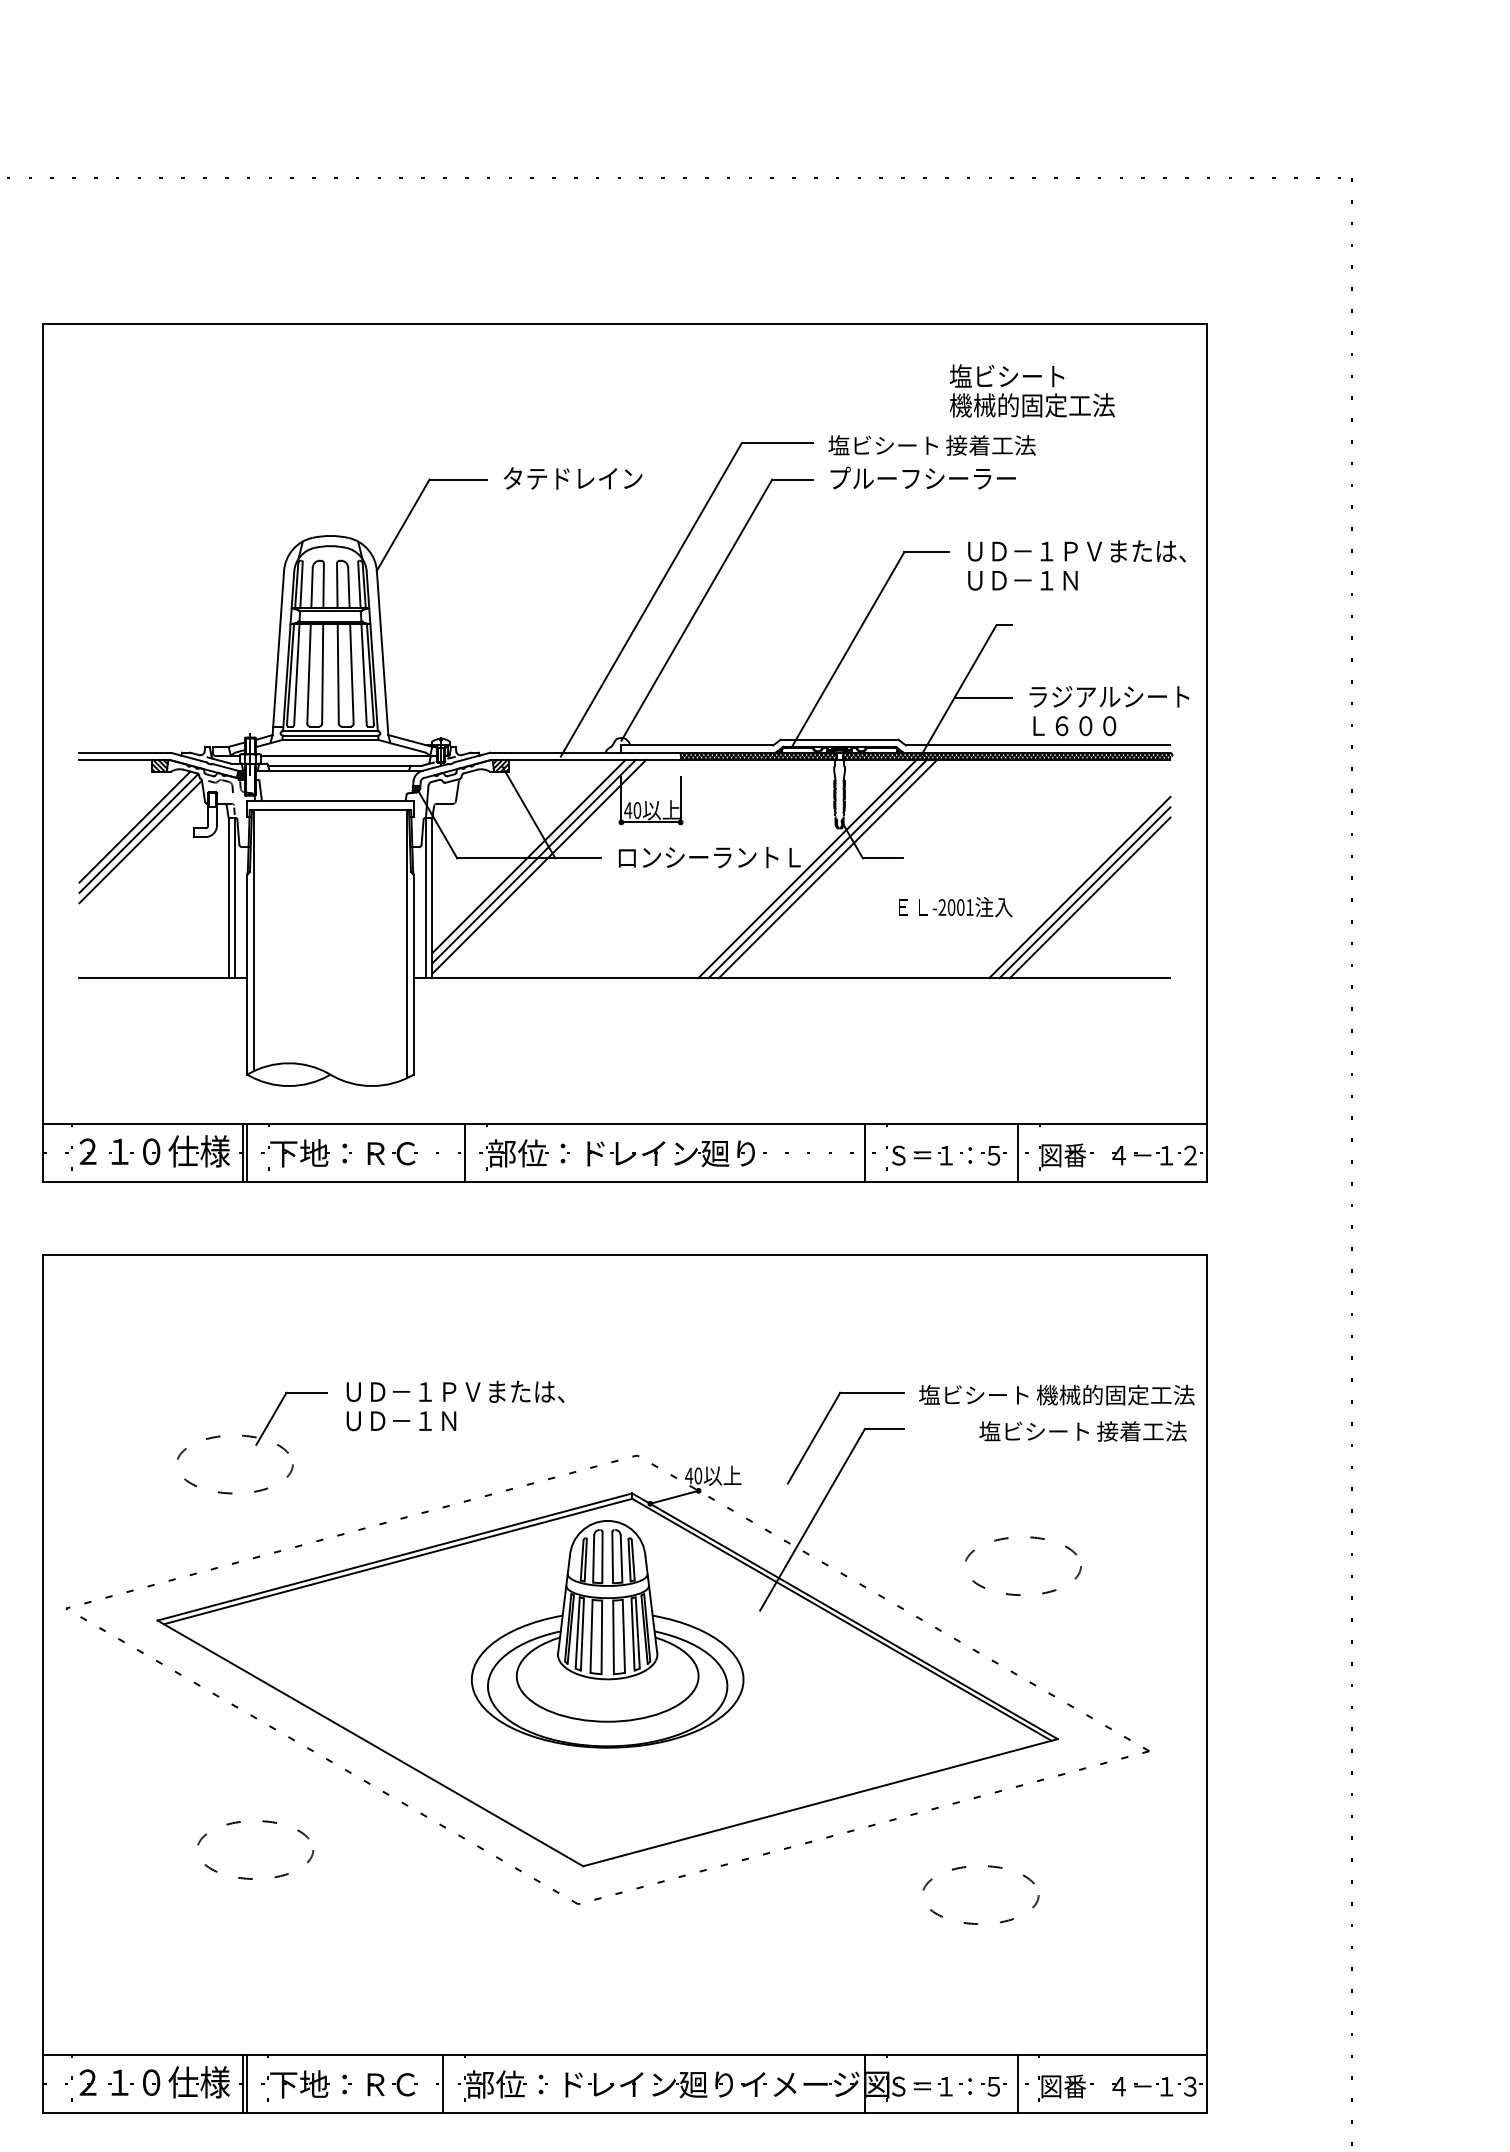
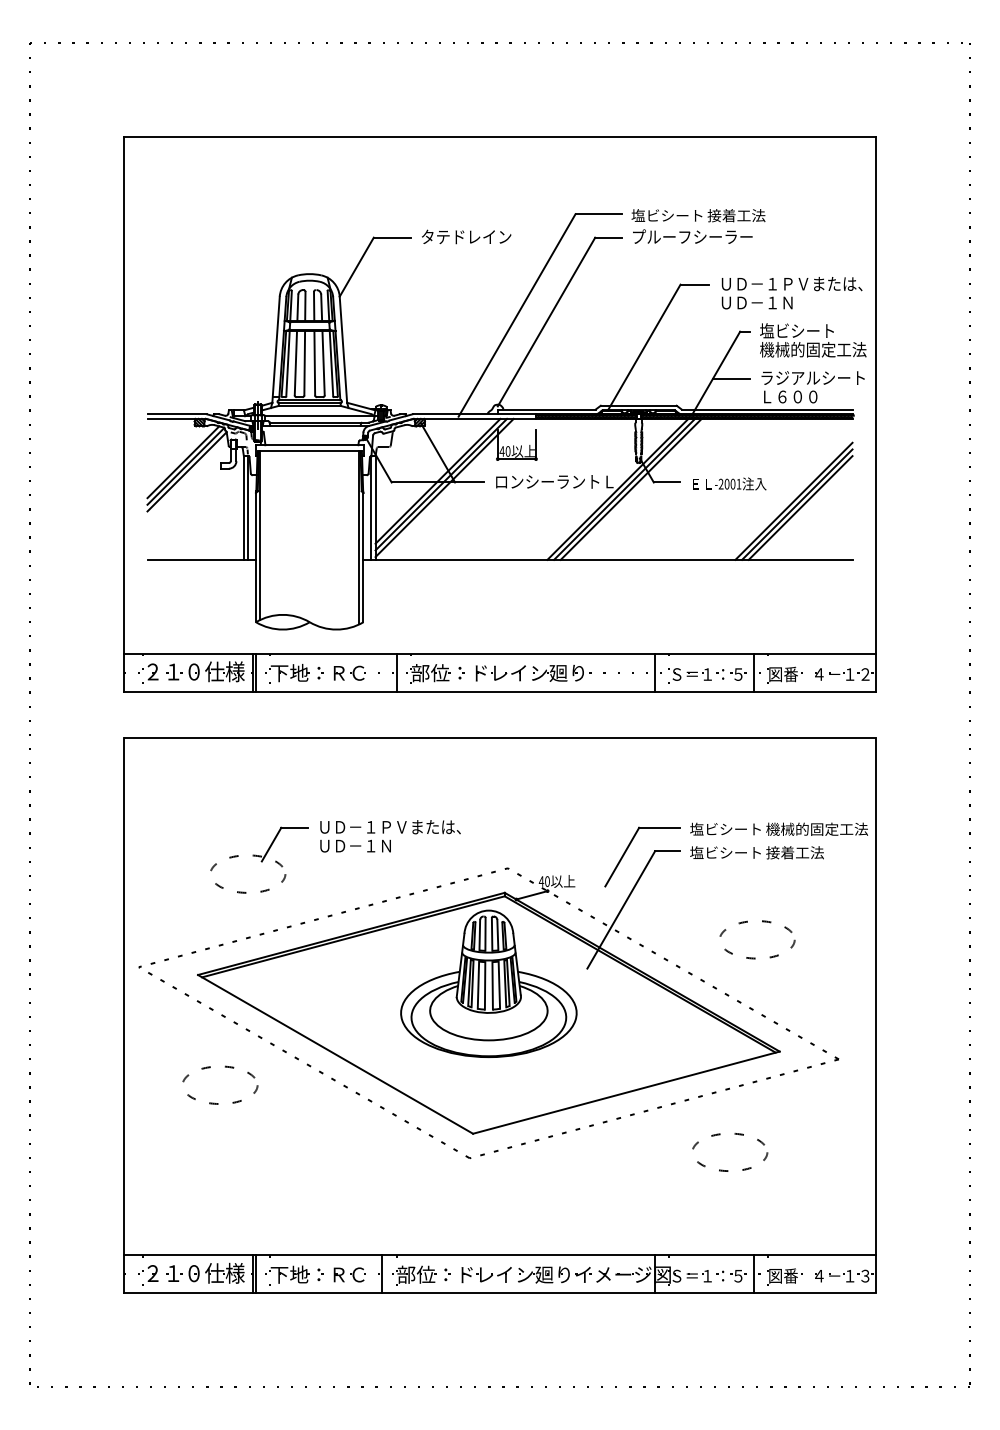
text: (1032, 391) -> (813, 340), moved
text: (955, 906) -> (729, 483), moved
text: (1082, 1431) -> (756, 852), moved
part: (263, 1822) -> (225, 1067), moved

